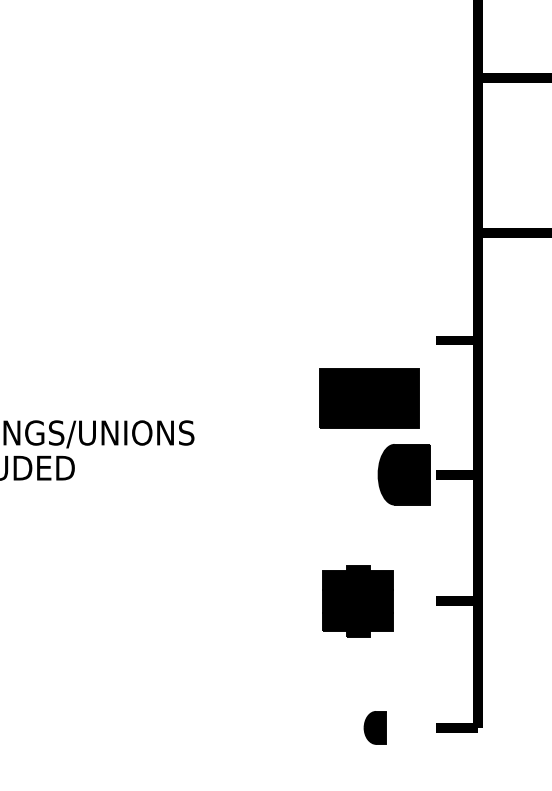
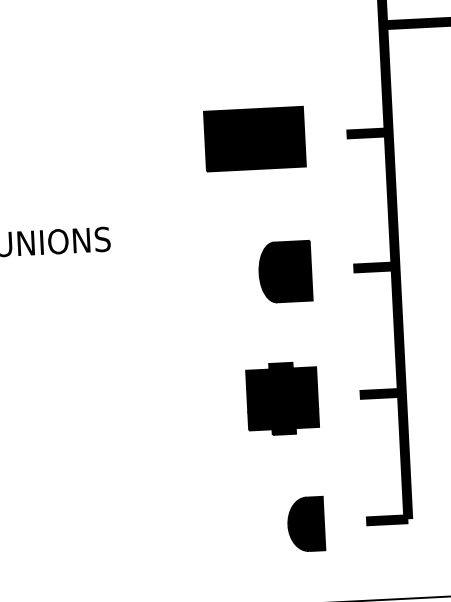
part: (369, 398) -> (254, 139), moved
part: (403, 474) -> (284, 271), moved
part: (374, 727) -> (305, 524), size x1.67

